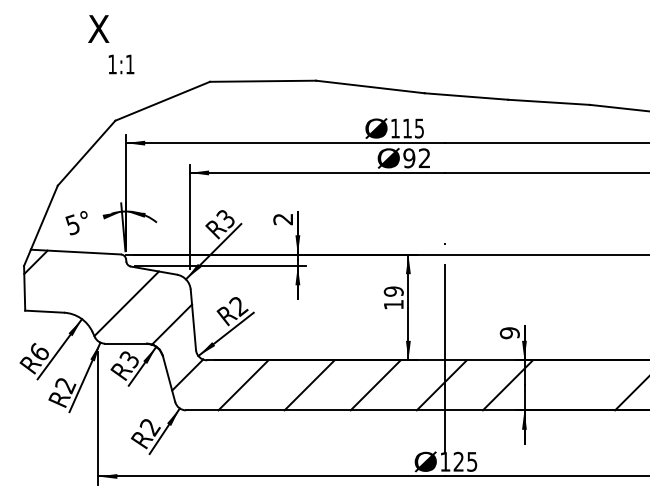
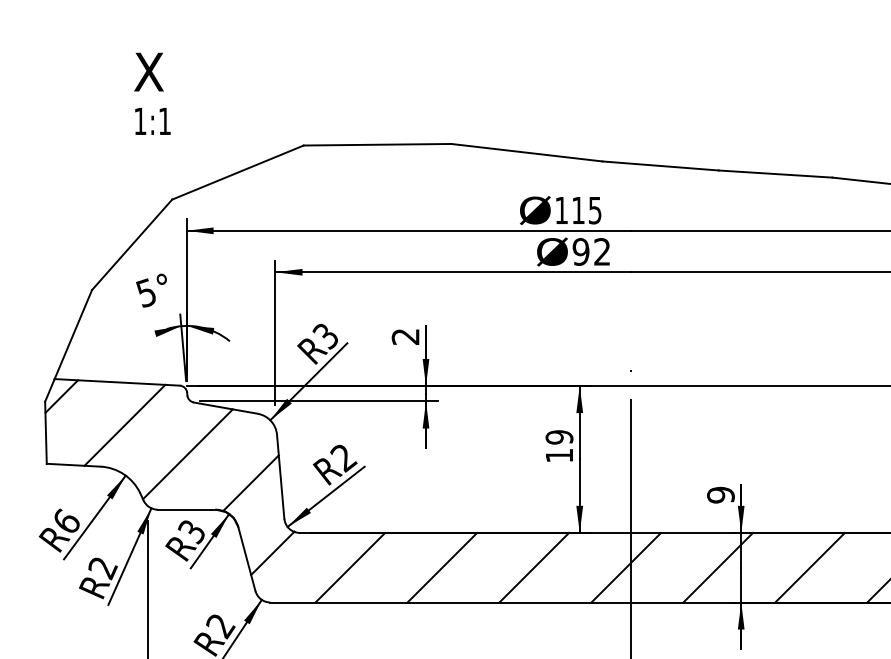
text: (121, 64) -> (152, 121), moved
text: (76, 223) -> (151, 291), moved
line: (81, 282) -> (125, 424), added
line: (574, 385) -> (810, 567), added

